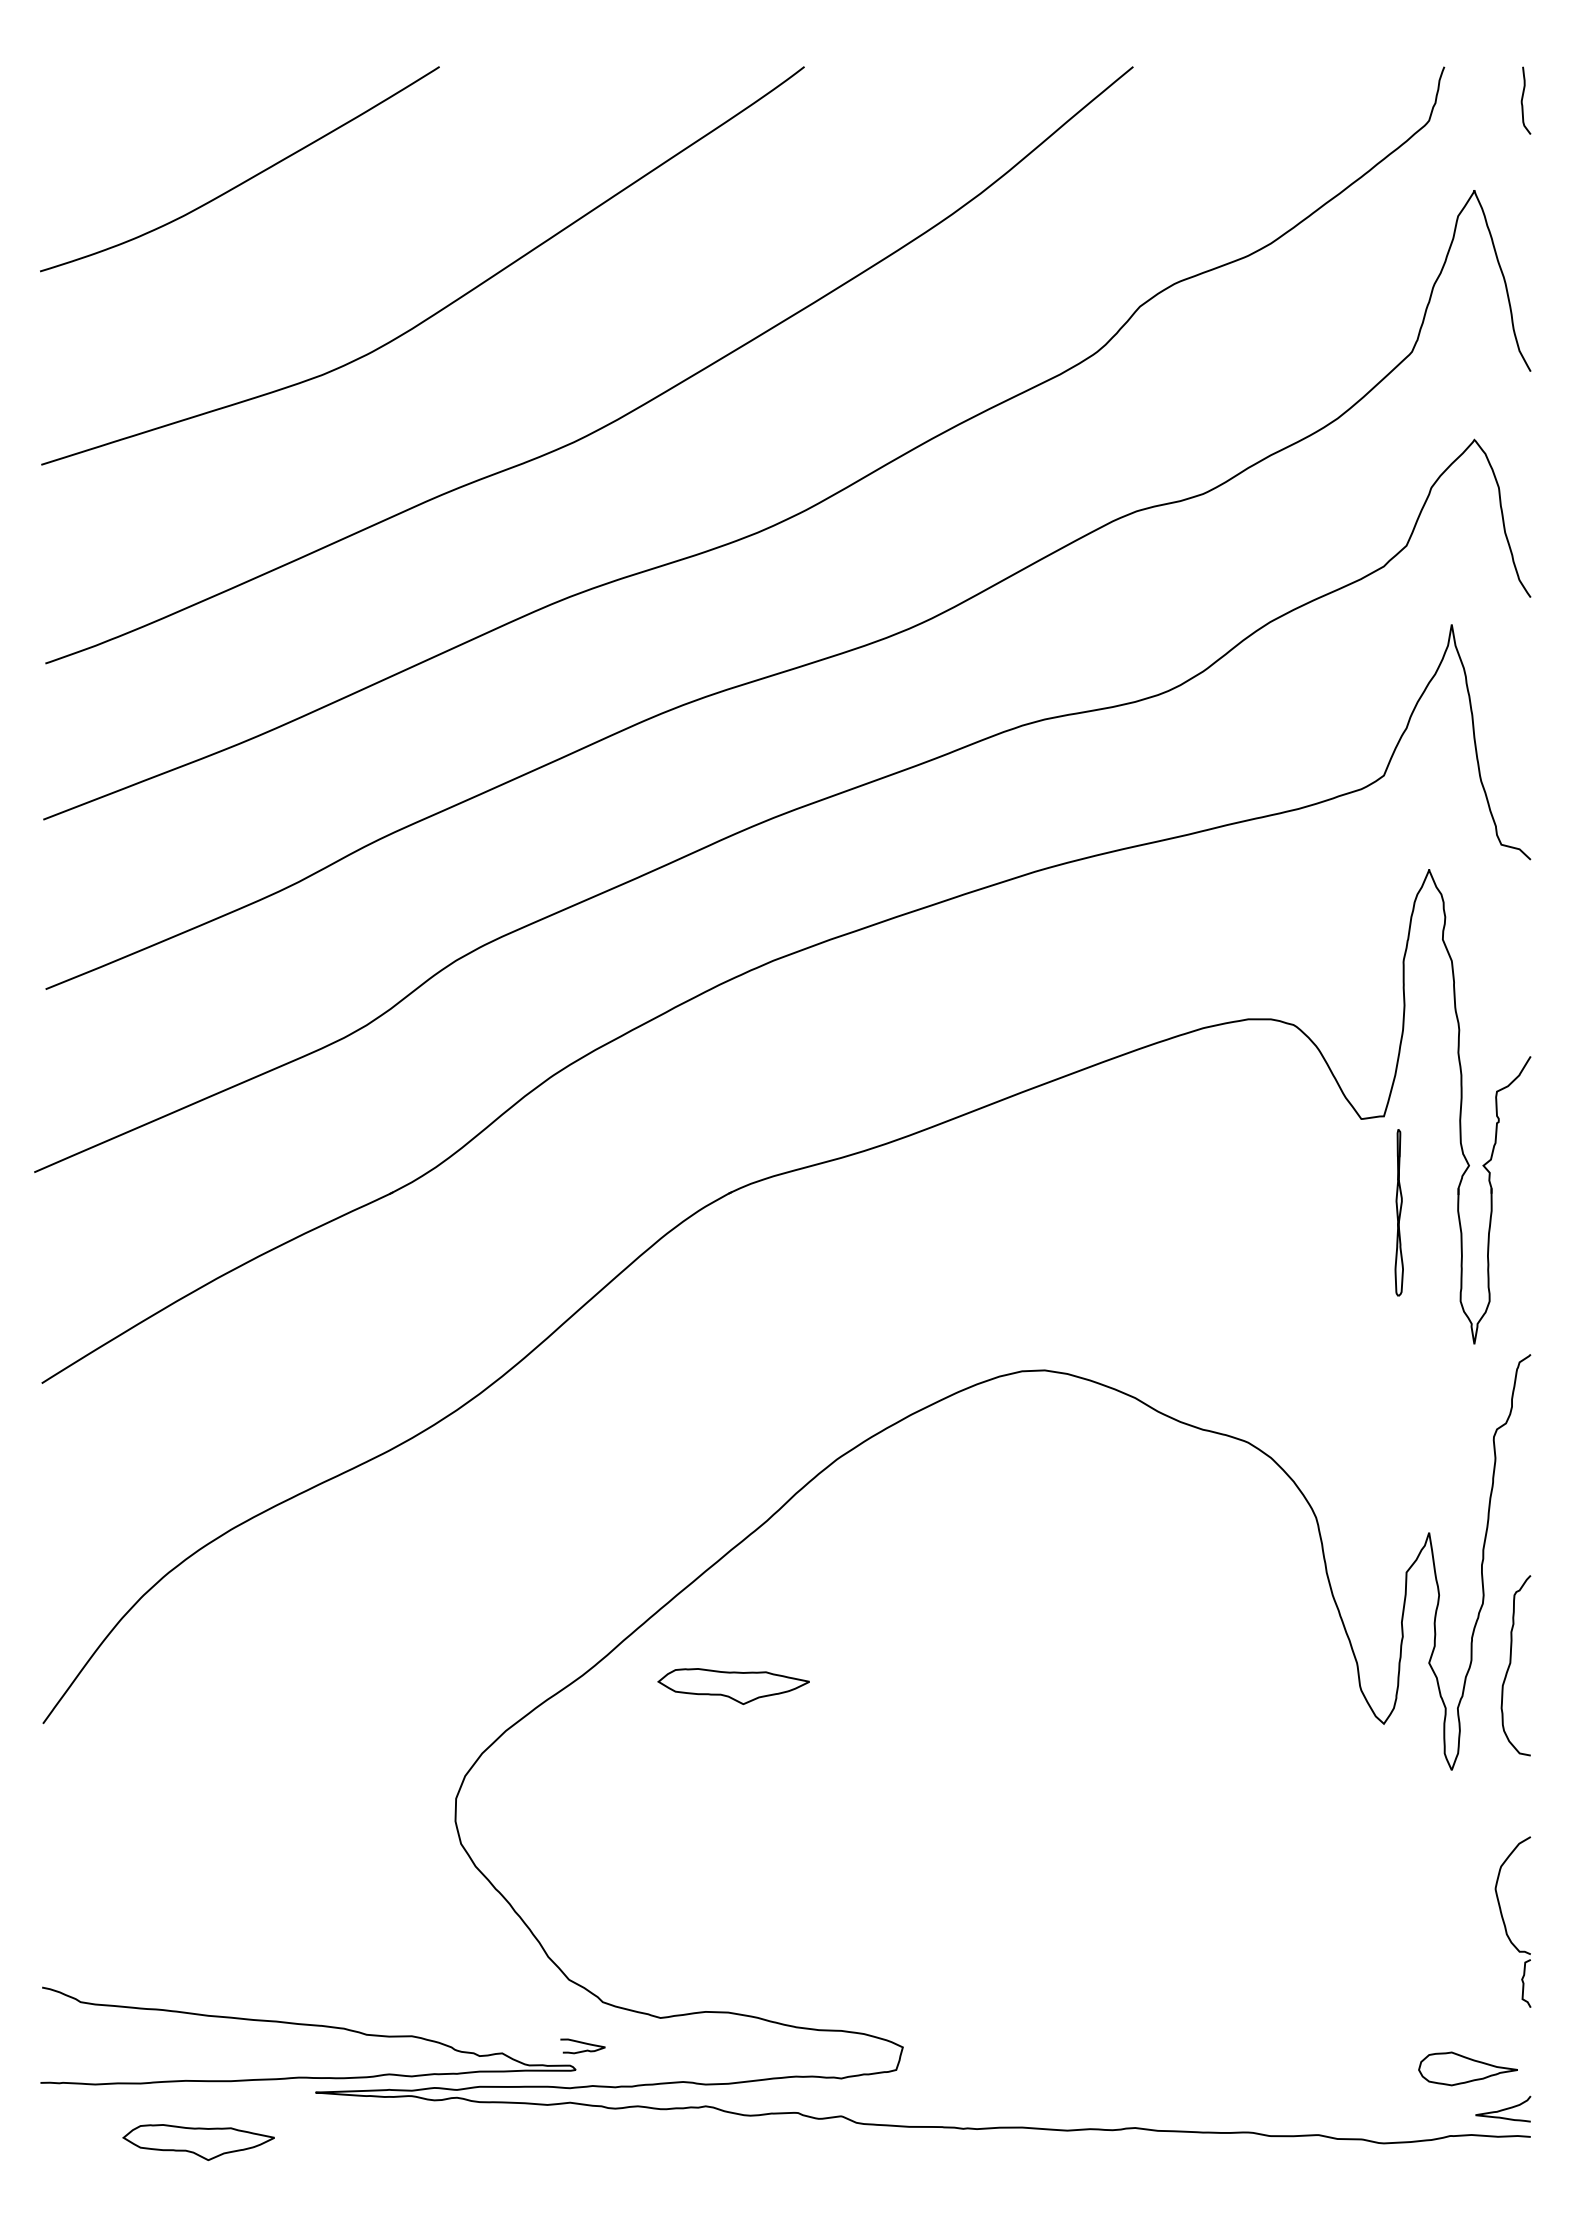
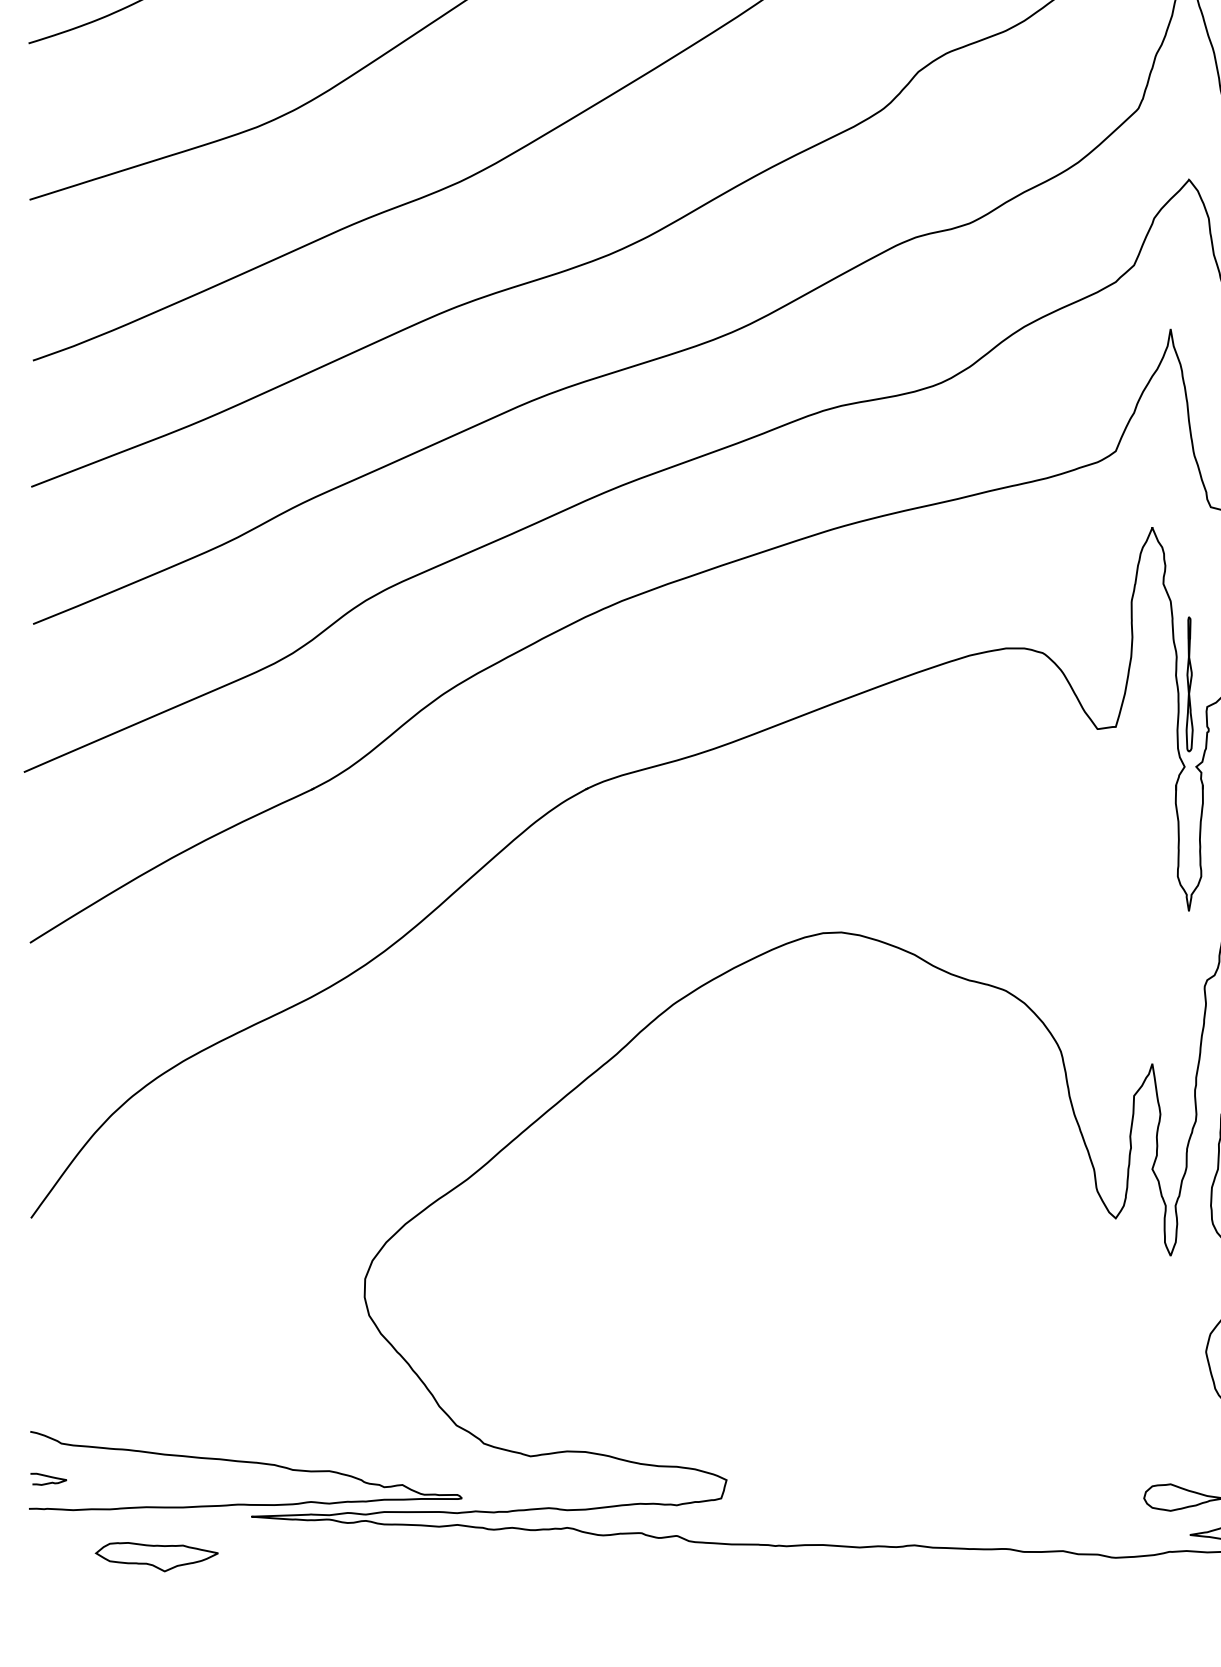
part: (1398, 1212) -> (1189, 684), moved
part: (733, 1686) -> (589, 1188), removed
curve: (584, 2044) -> (49, 1477), moved

